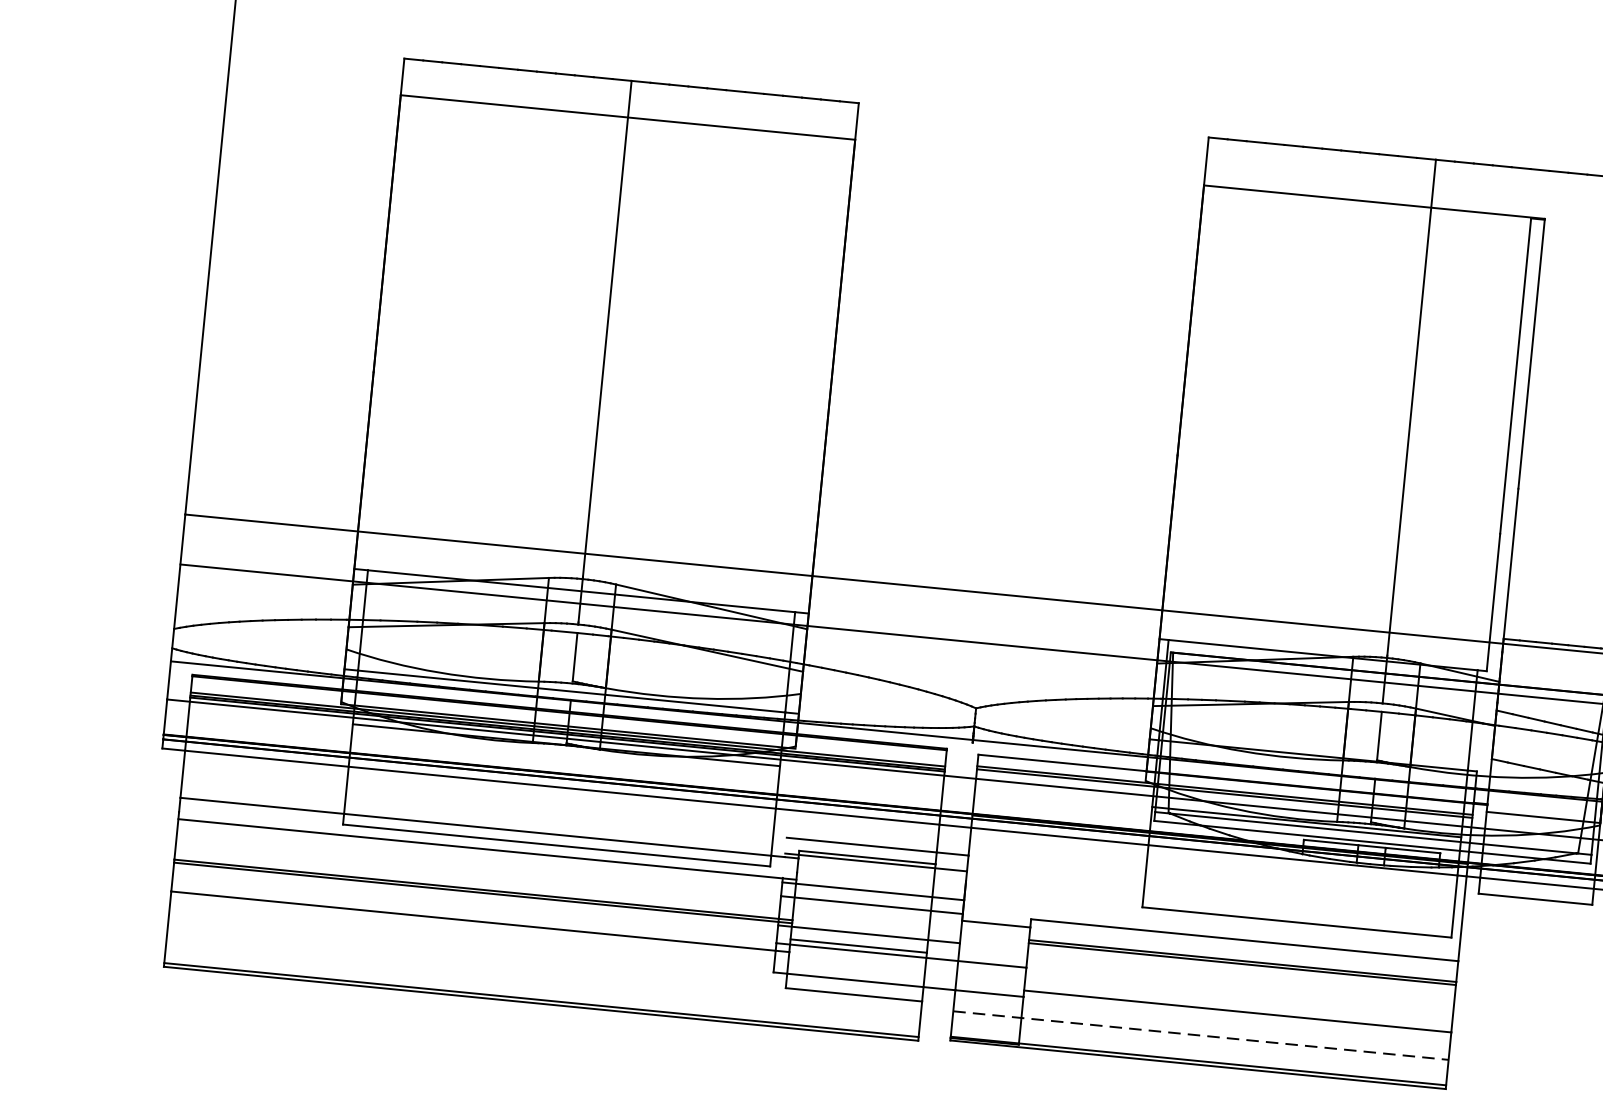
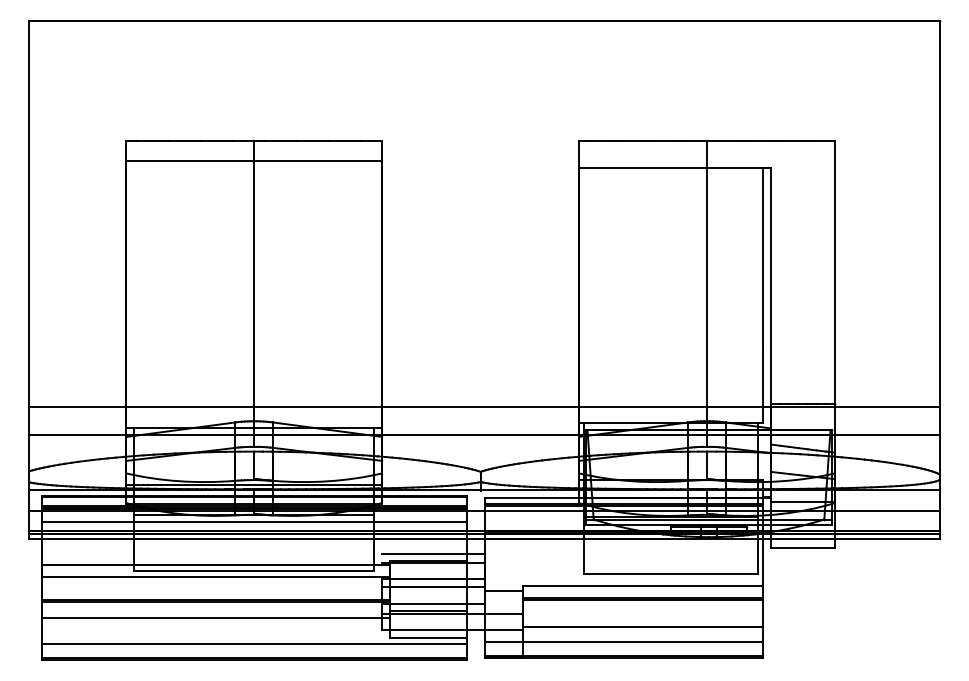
line: (563, 758) -> (253, 522), added
line: (542, 973) -> (253, 643), added
line: (1201, 1036) -> (624, 642), dashed -> solid

